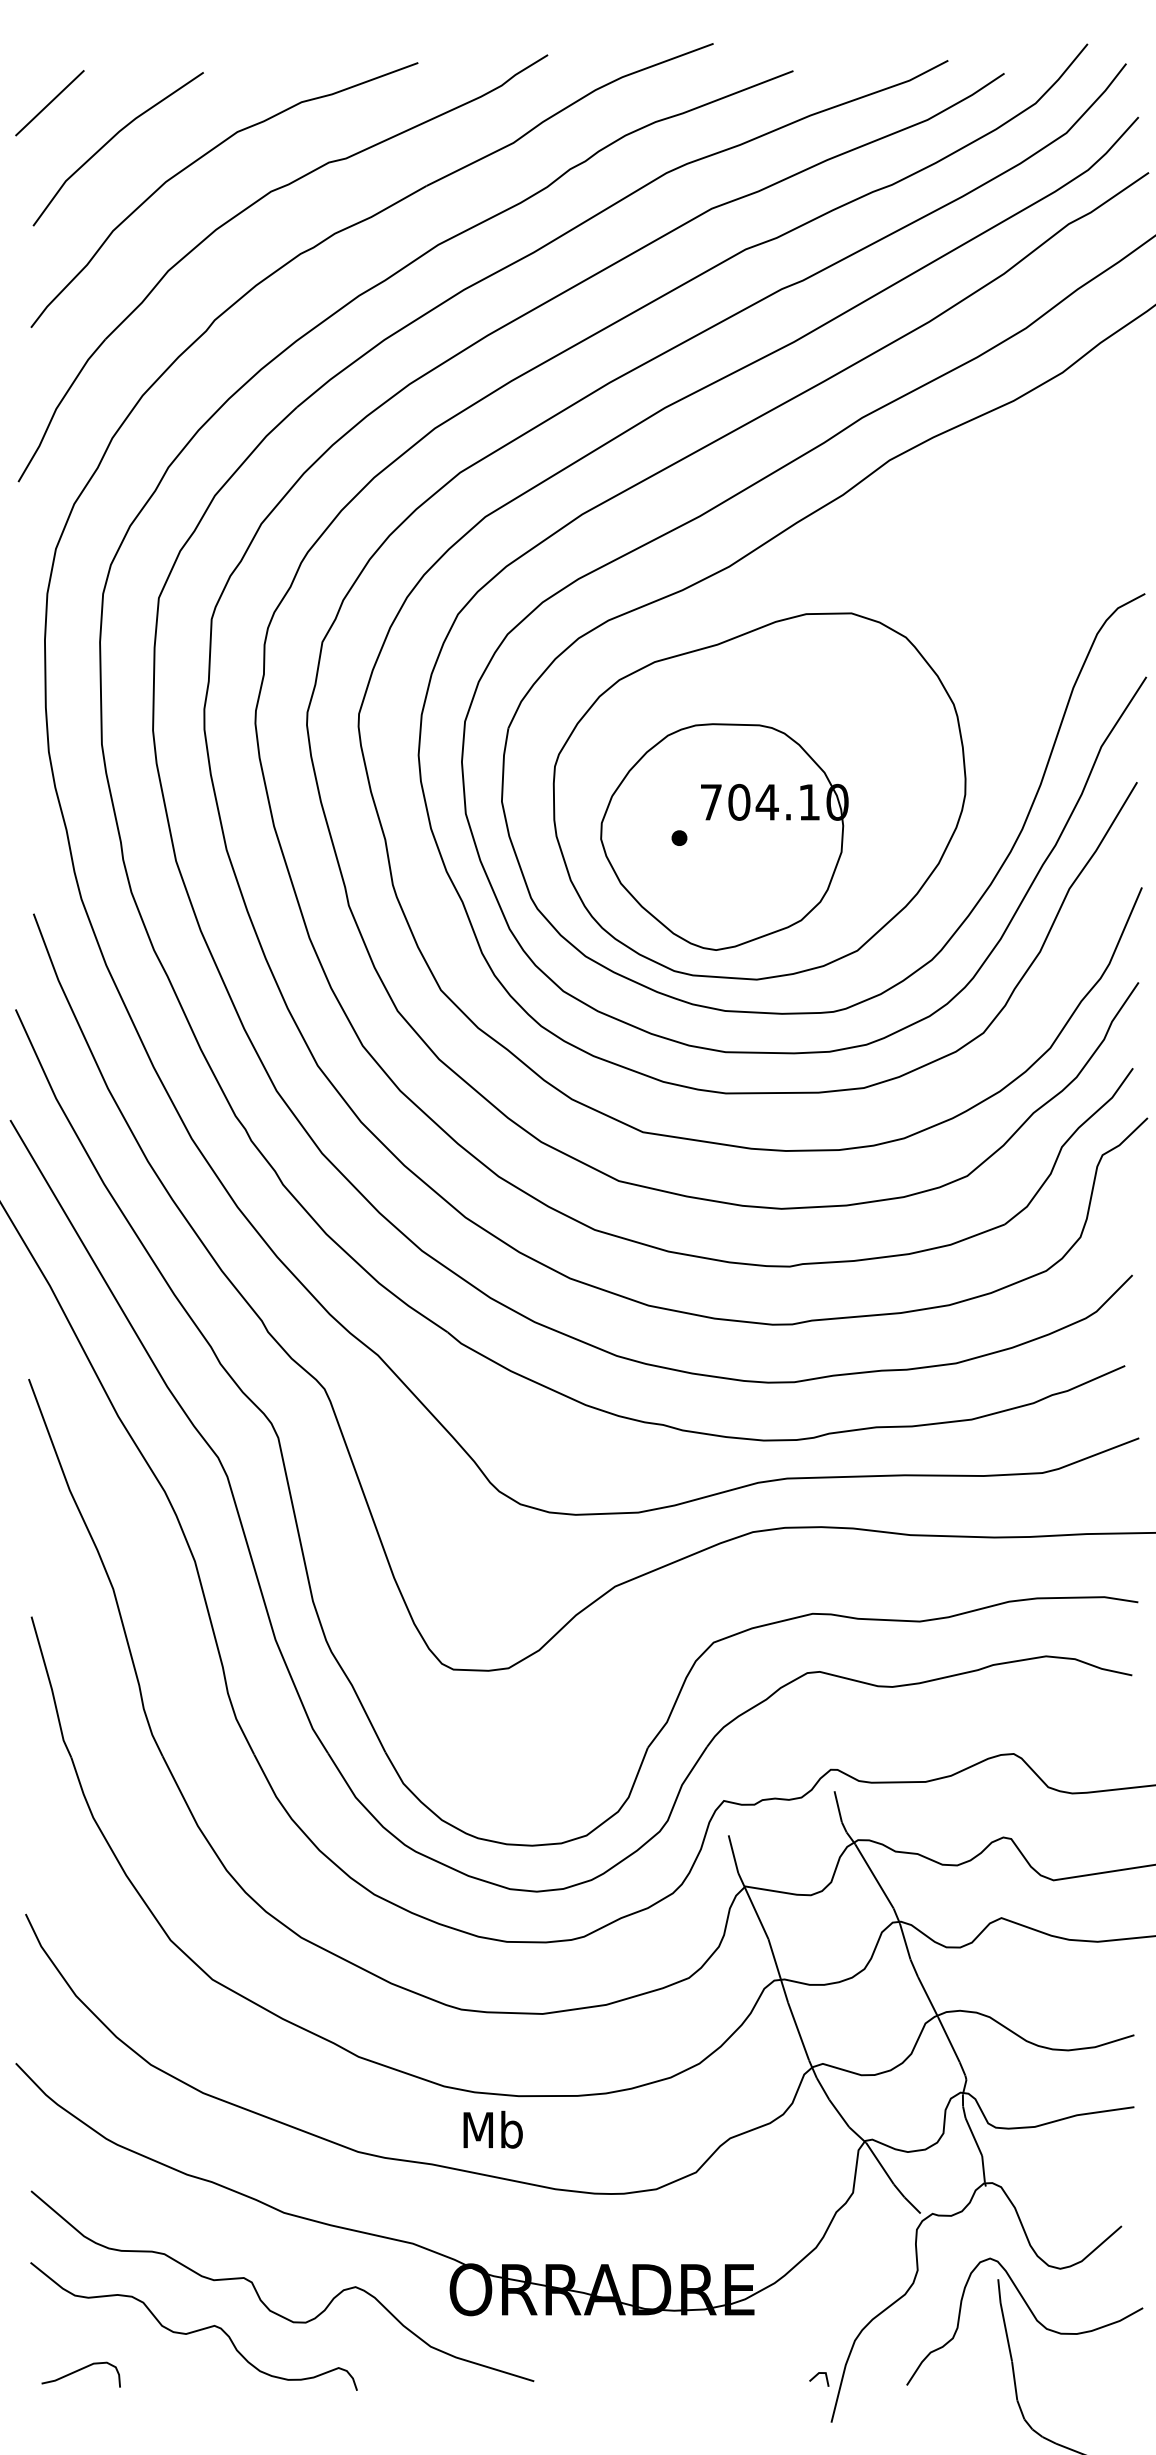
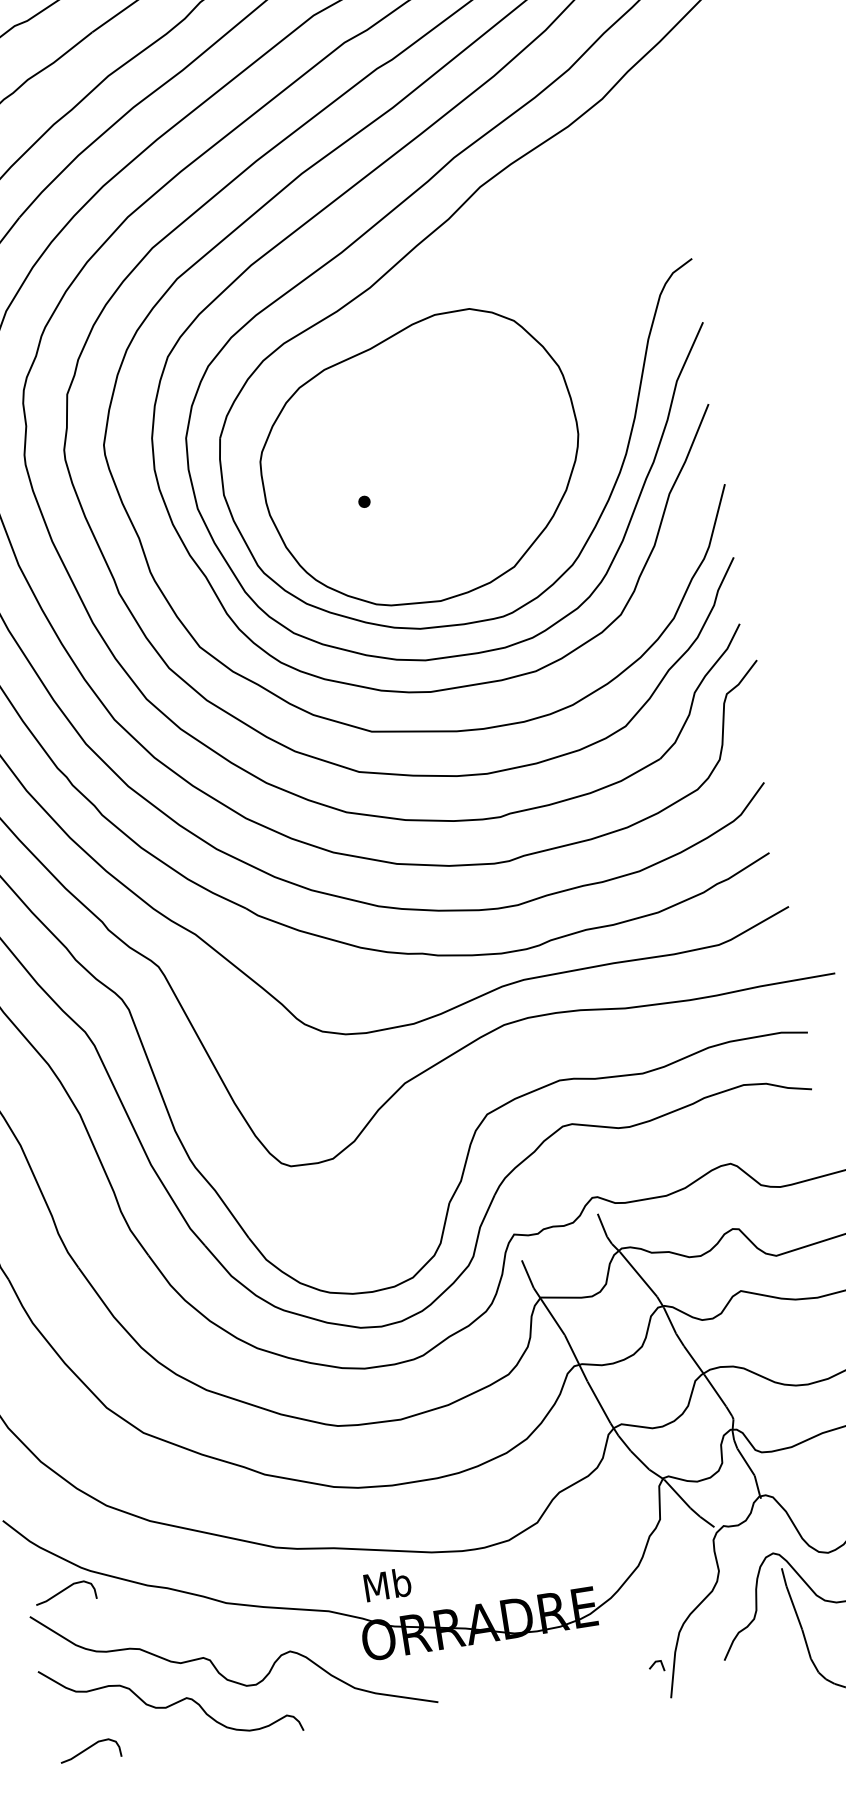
part: (724, 836) -> (398, 495), removed
text: (492, 2129) -> (387, 1584), moved
curve: (78, 2165) -> (63, 1591), added

